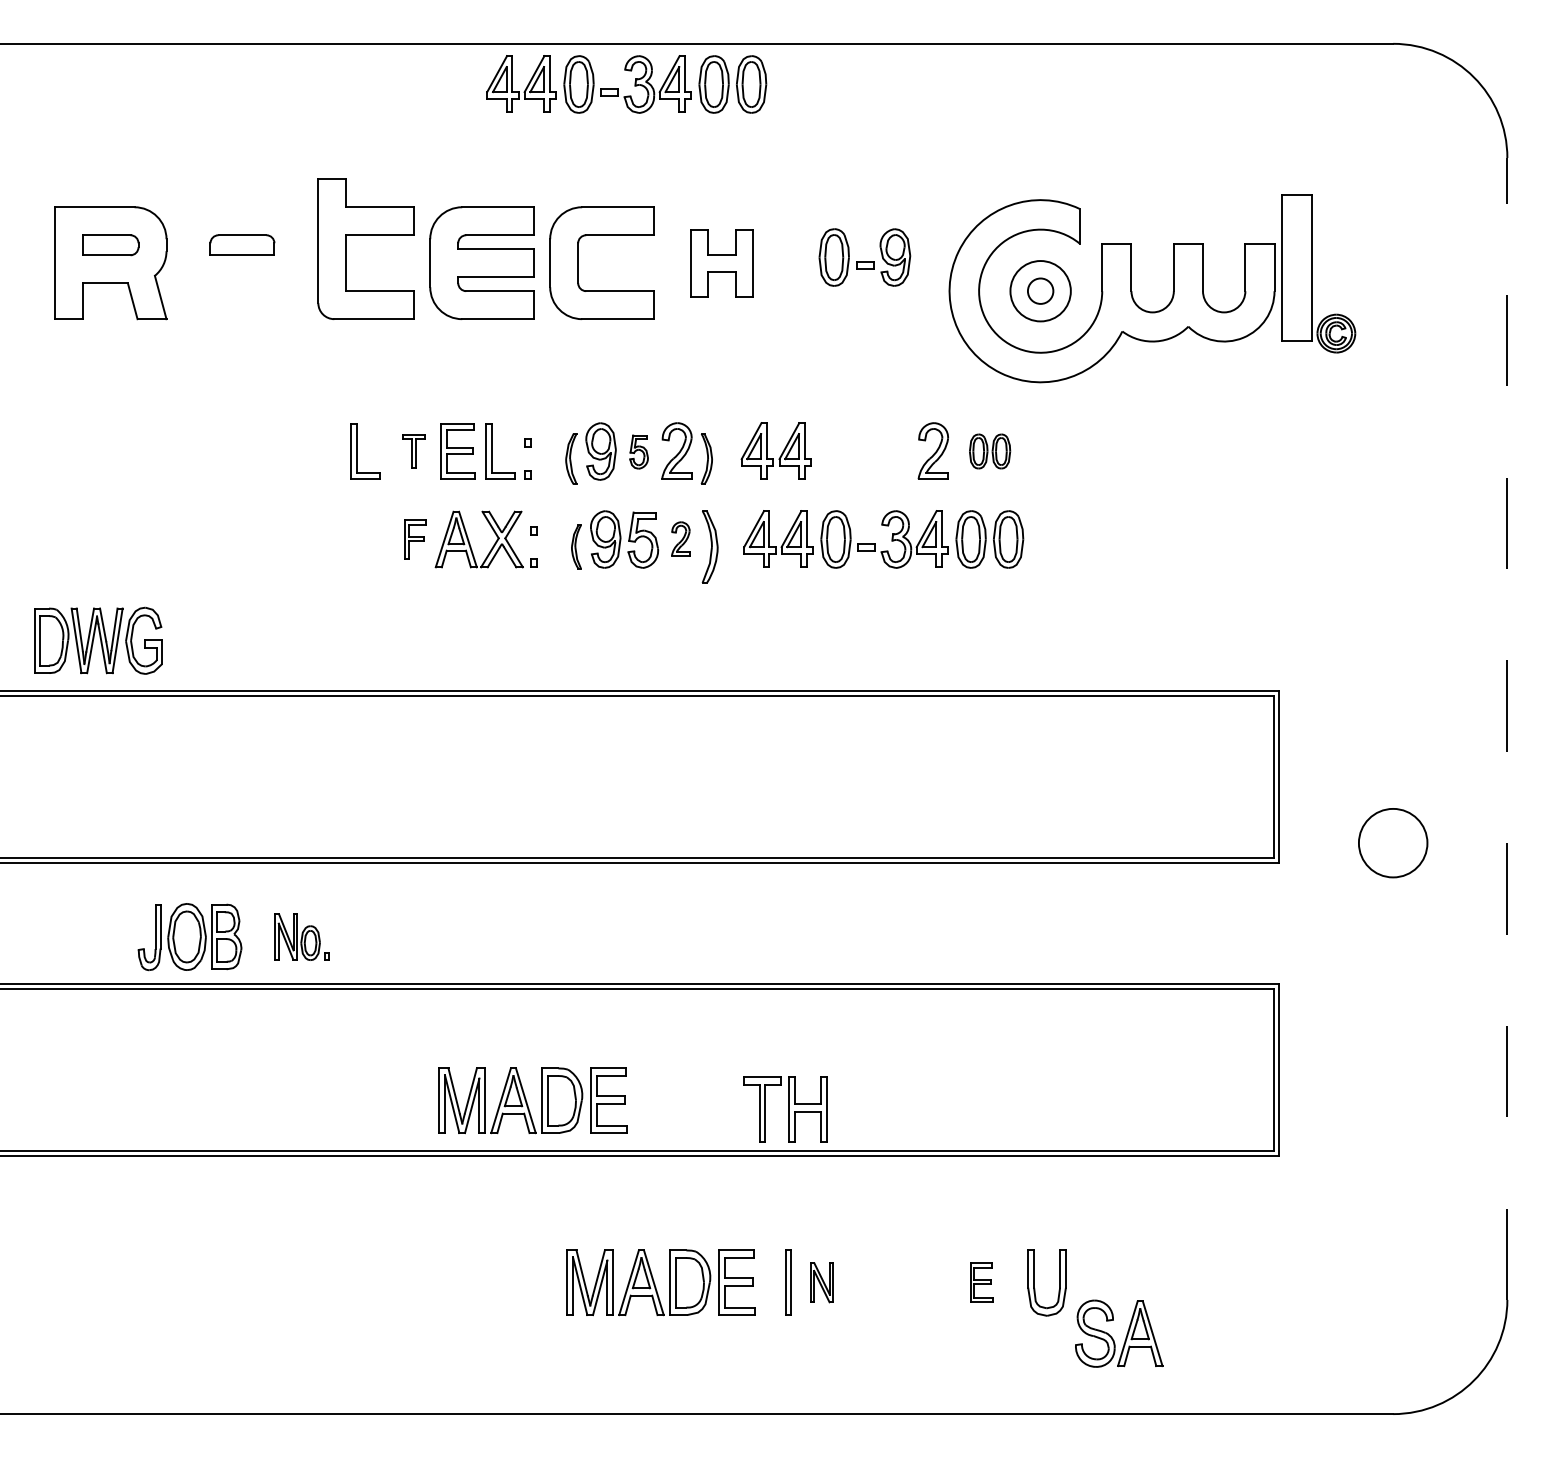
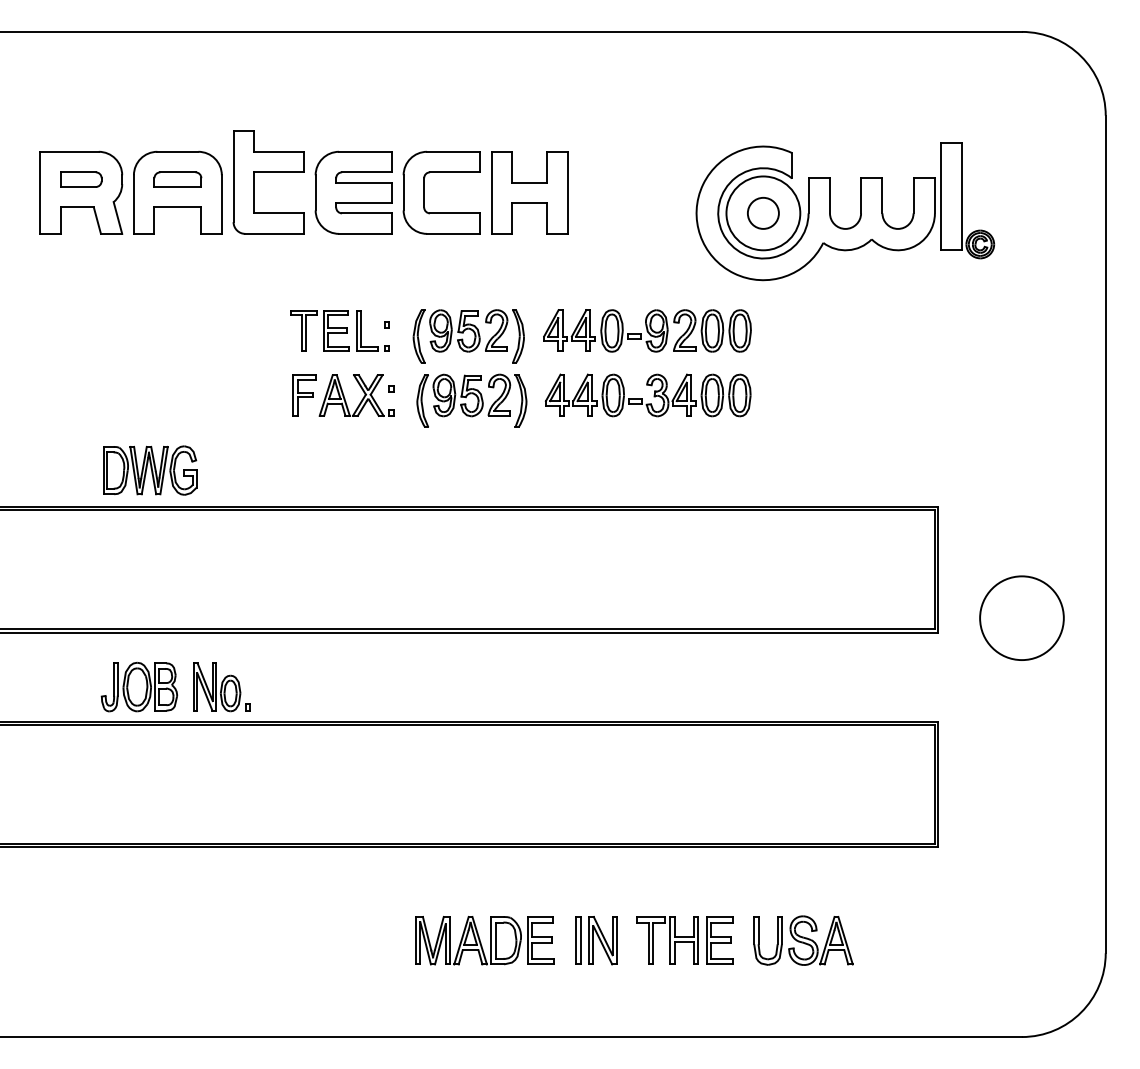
part: (634, 84) -> (465, 61), removed
part: (864, 257) -> (634, 330), moved
part: (242, 262) -> (177, 192), added
part: (721, 262) -> (529, 192), size x1.67
circle: (1040, 290) -> (763, 212), size x1.67
circle: (1040, 291) -> (763, 213), size x1.67
part: (357, 451) -> (262, 330), removed
part: (413, 451) -> (303, 330), size x1.67
part: (638, 451) -> (468, 330), size x1.67
part: (989, 451) -> (725, 330), size x1.67
part: (571, 458) -> (419, 336), size x1.43
part: (706, 458) -> (518, 336), size x1.43
part: (680, 538) -> (499, 394), size x1.67
part: (415, 539) -> (304, 395), size x1.43
part: (576, 546) -> (422, 400), size x1.67
part: (98, 640) -> (150, 470), moved
line: (1507, 728) -> (1105, 534), dashed -> solid
circle: (1393, 843) -> (1022, 618), size x1.67
part: (301, 936) -> (221, 686), size x1.43
part: (532, 1100) -> (390, 806), removed
part: (785, 1109) -> (667, 940), moved
part: (821, 1282) -> (602, 940), size x1.67
part: (981, 1282) -> (720, 940), size x1.67
part: (1126, 1334) -> (826, 941), moved

